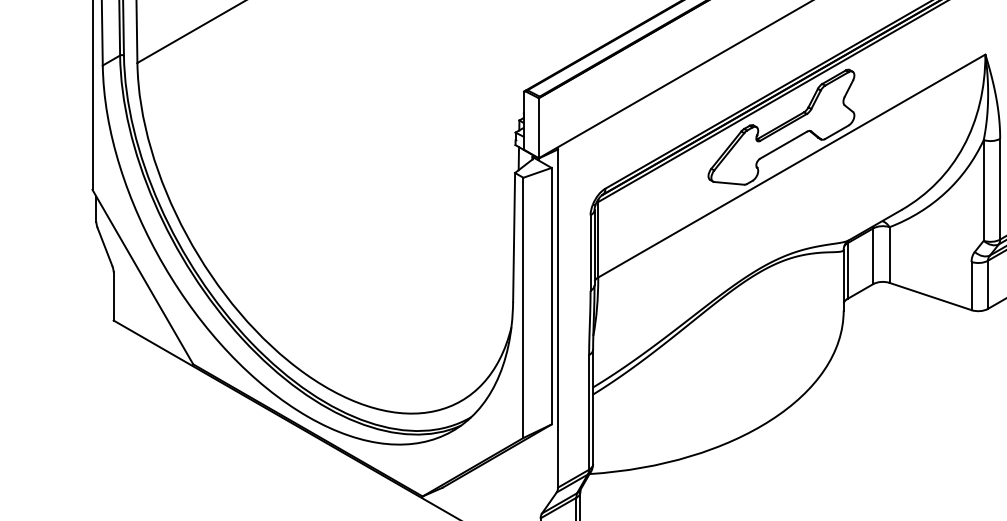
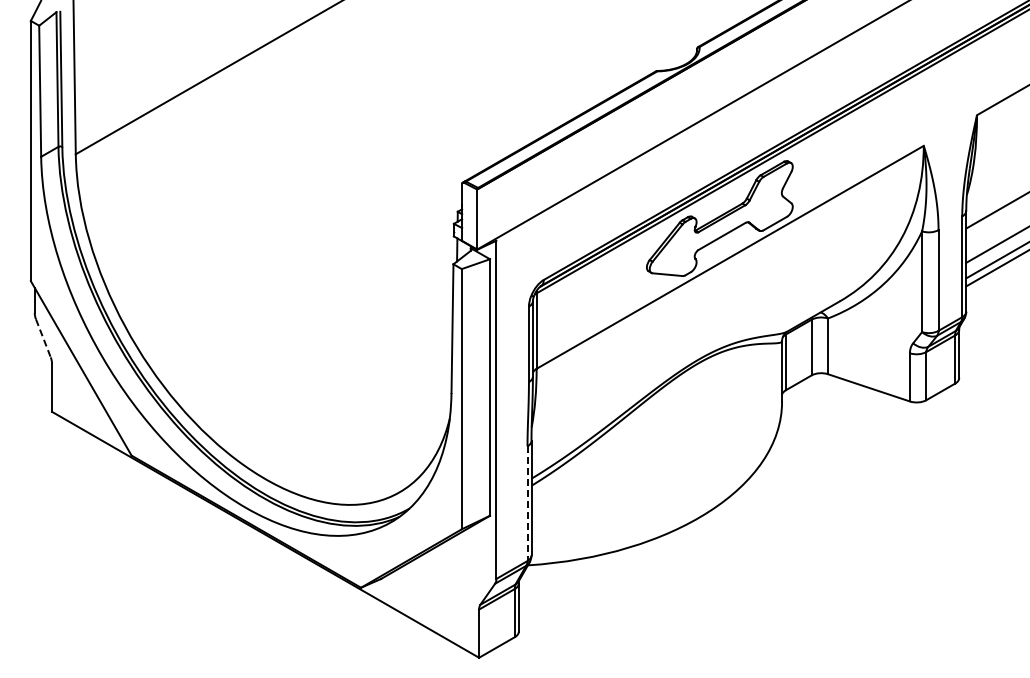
line: (105, 247) -> (43, 338), solid -> dashed
line: (589, 413) -> (527, 504), solid -> dashed

